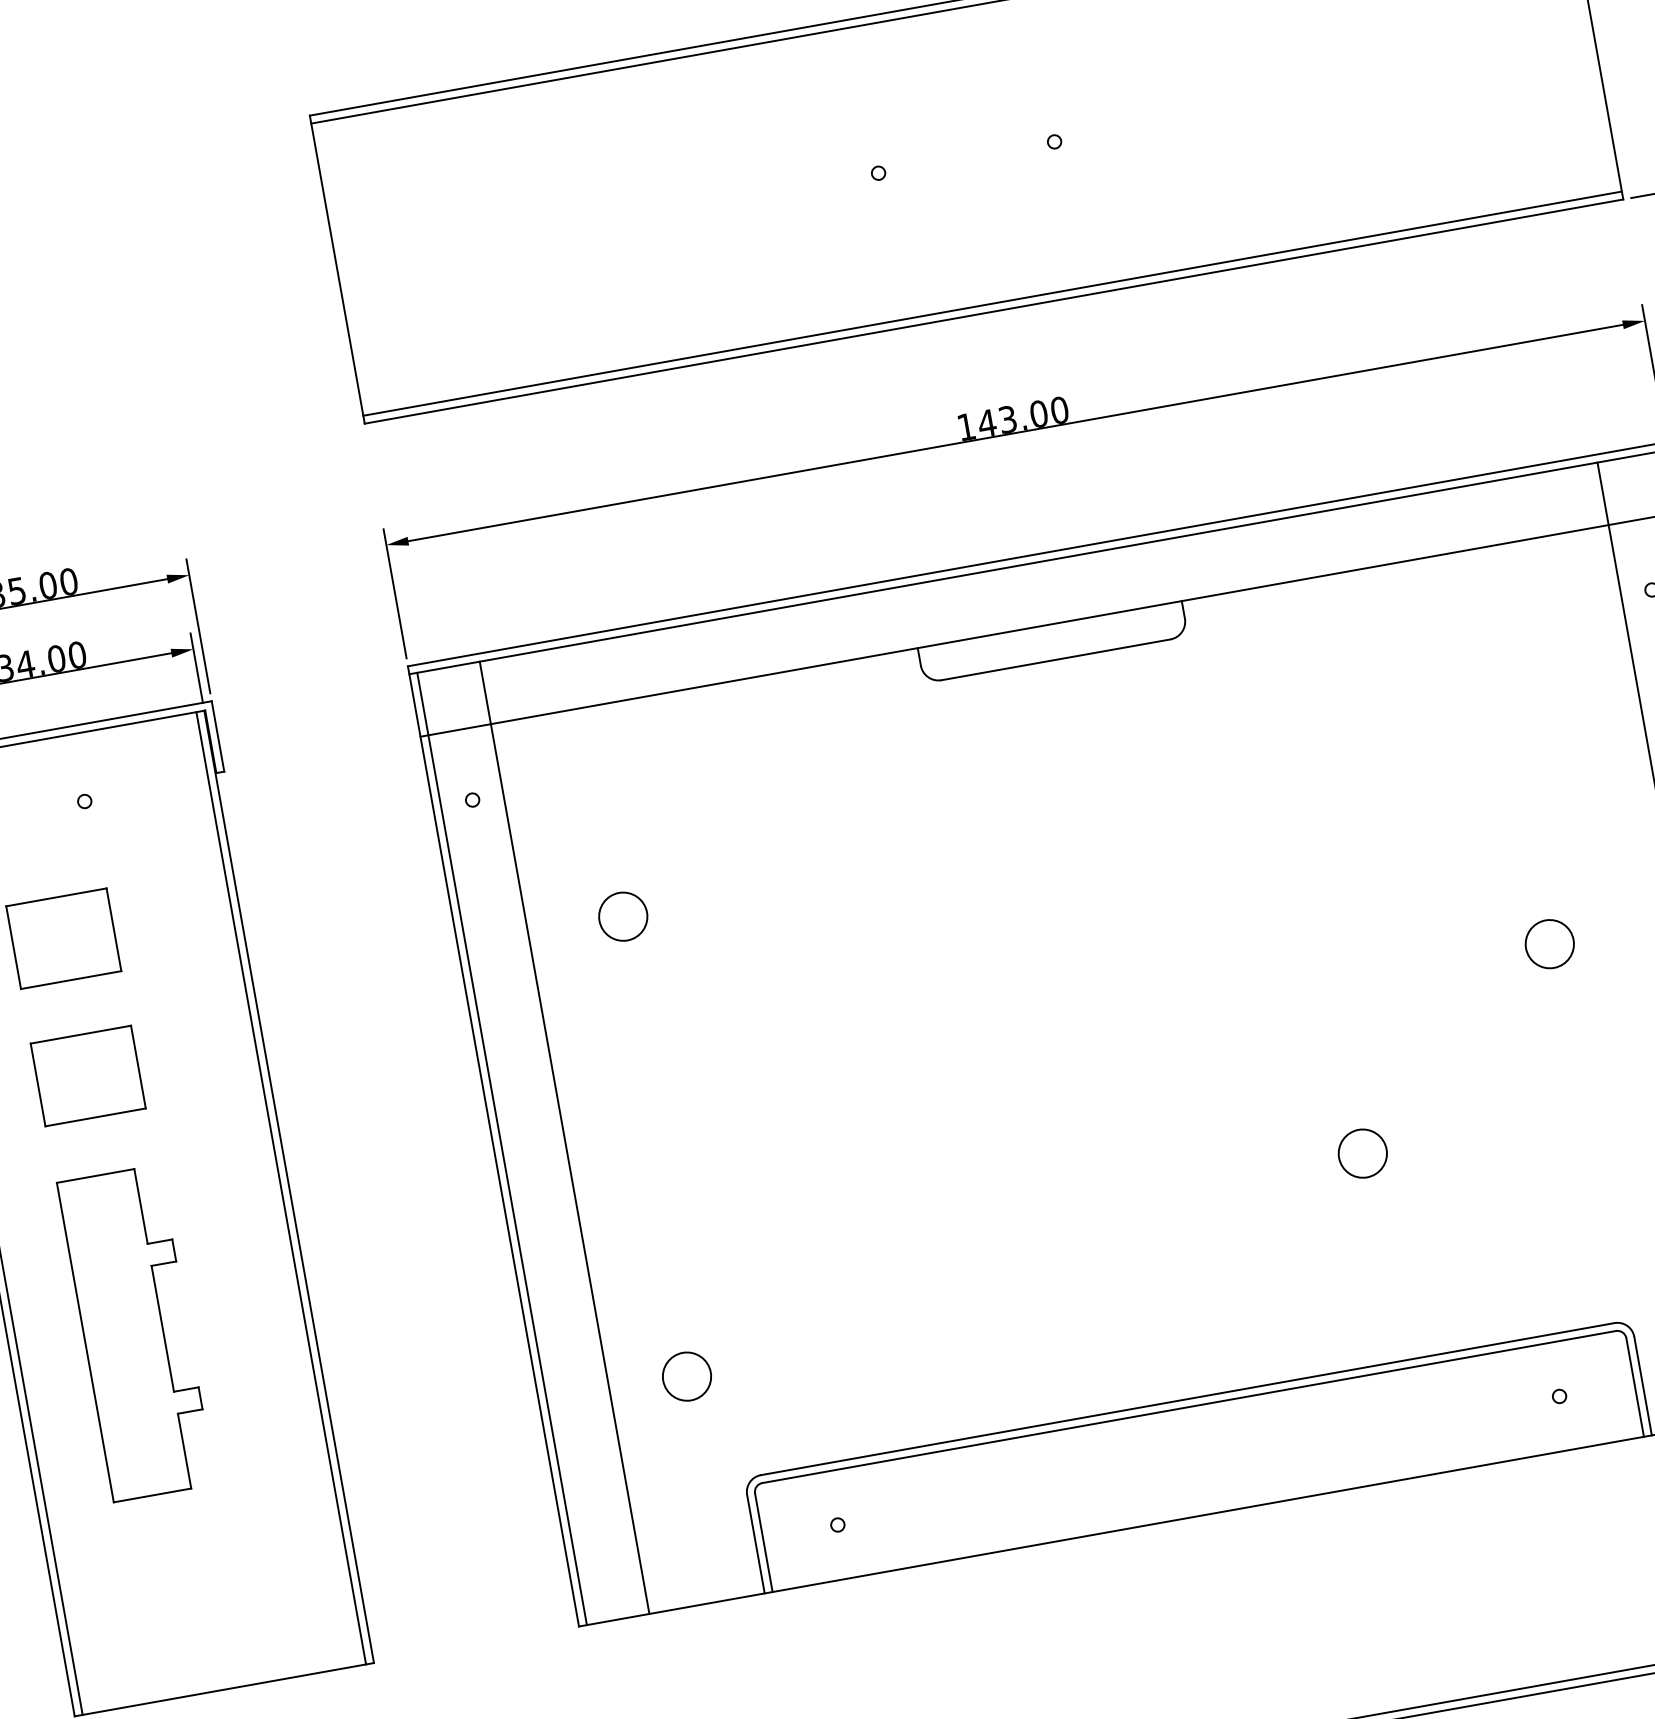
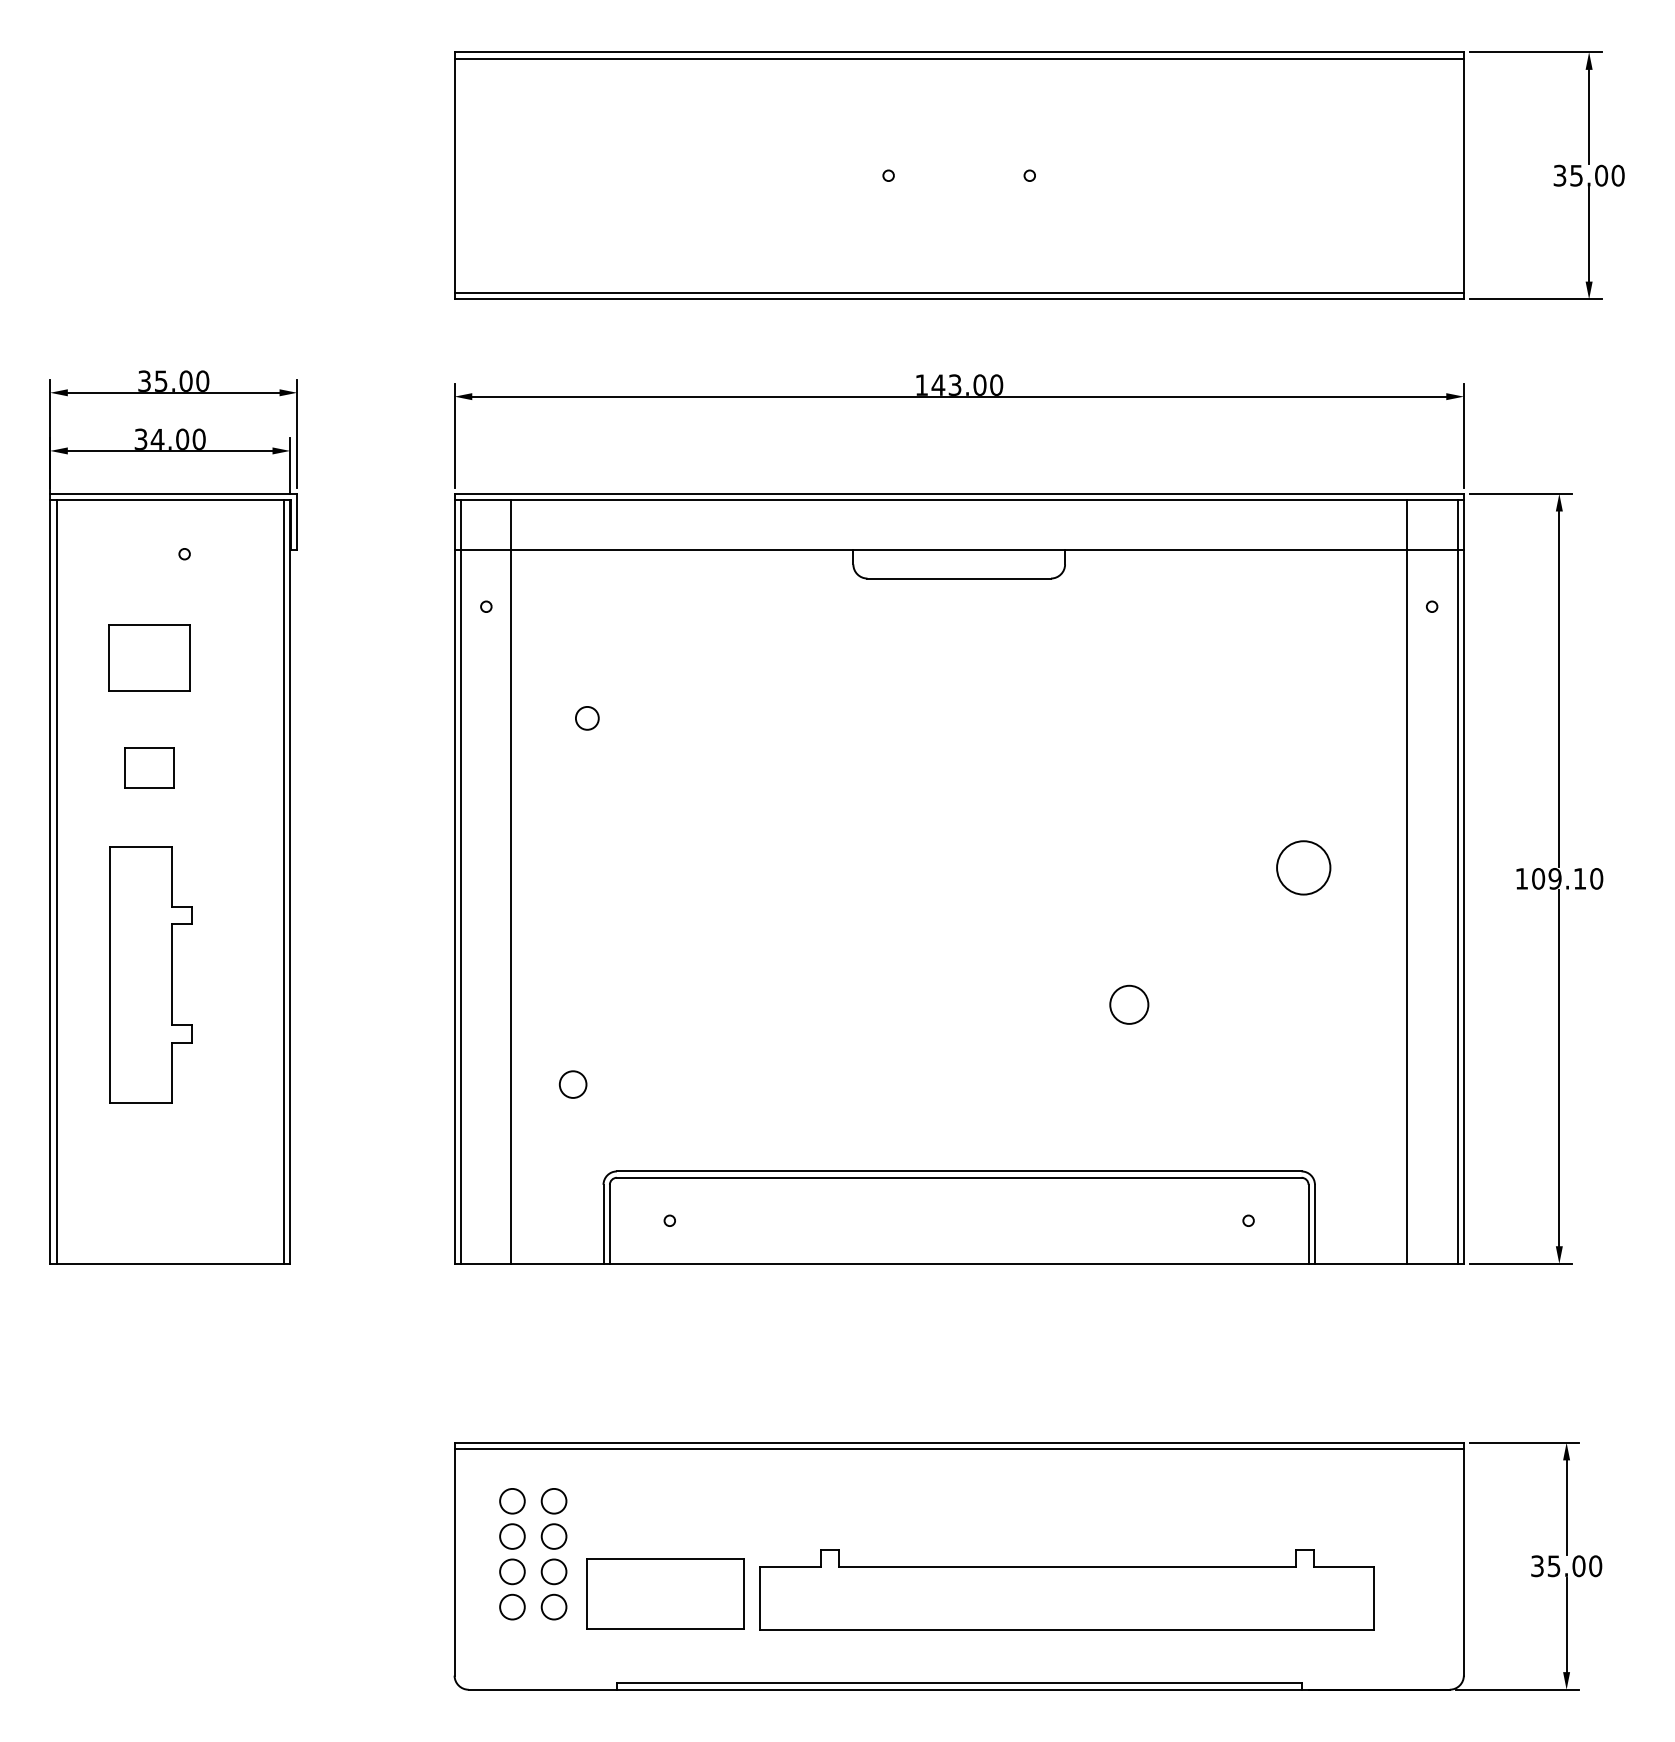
circle: (623, 916) -> (587, 718), size x0.6
circle: (1549, 943) -> (1303, 867), size x1.4
part: (88, 1075) -> (149, 767), size x0.6
circle: (687, 1376) -> (573, 1084), size x0.7

